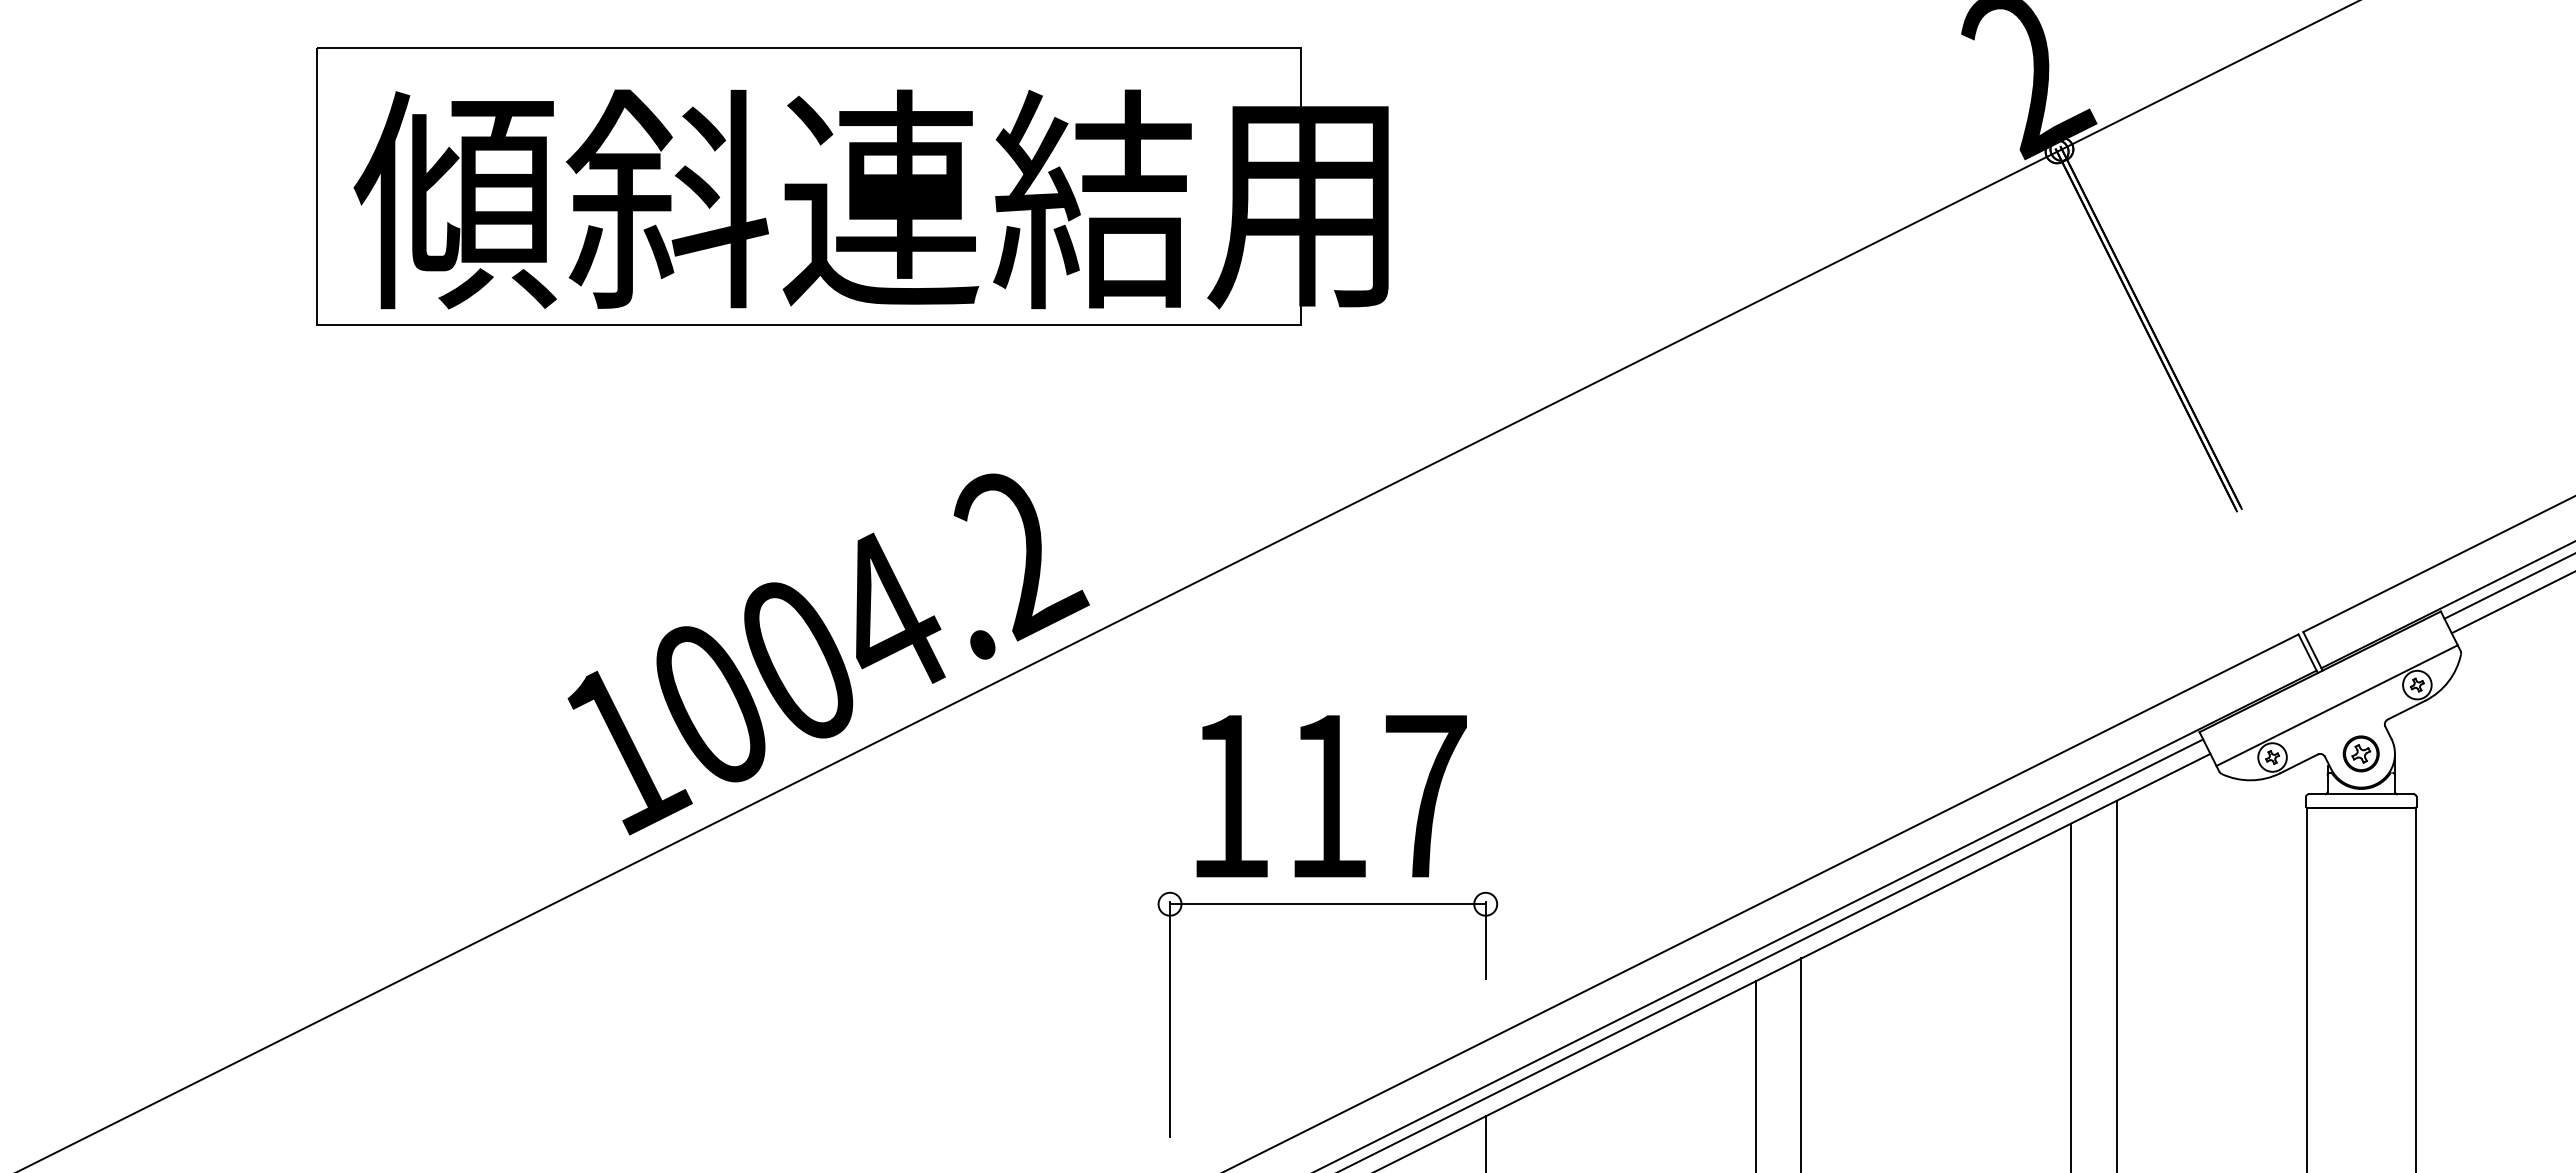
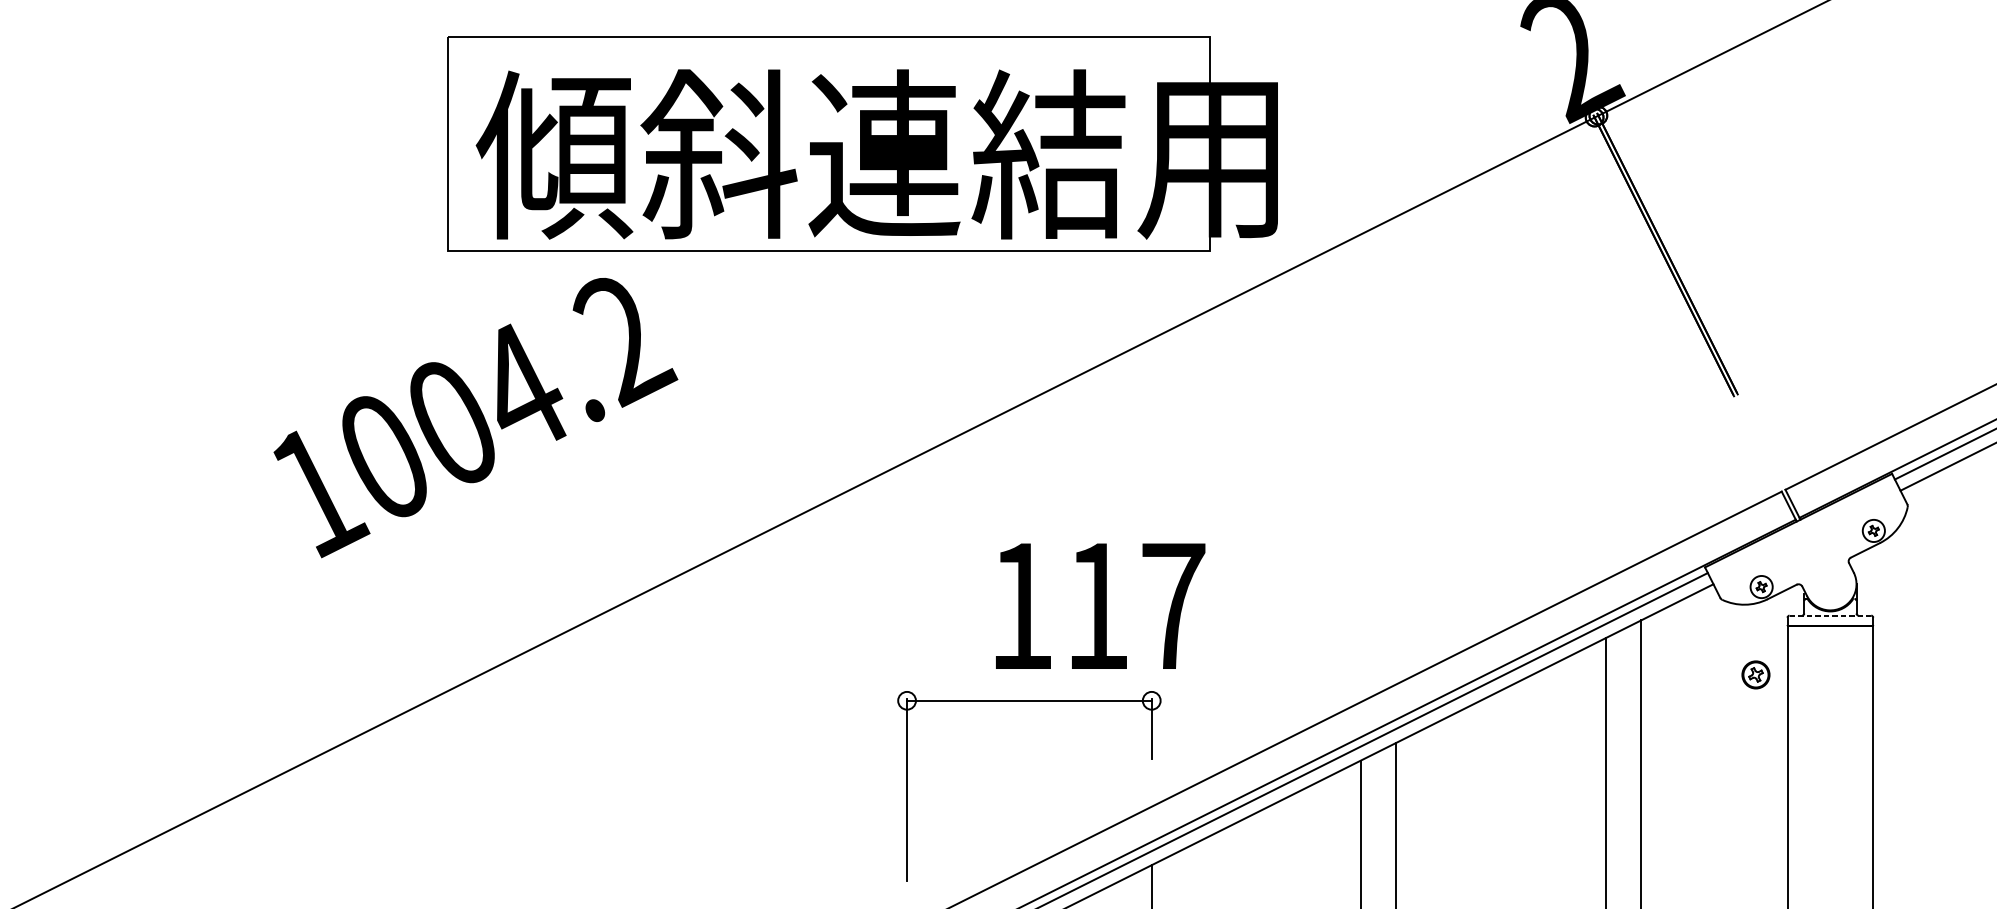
part: (852, 186) -> (862, 144), moved
text: (828, 654) -> (475, 418), moved
line: (2336, 705) -> (1811, 546), removed
part: (2360, 753) -> (1755, 674), moved
line: (2361, 794) -> (1830, 615), solid -> dashed
text: (1331, 796) -> (1100, 606), moved

